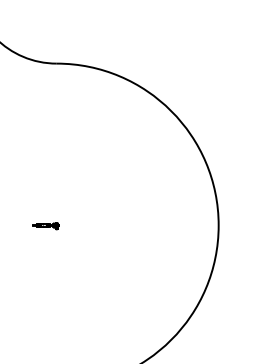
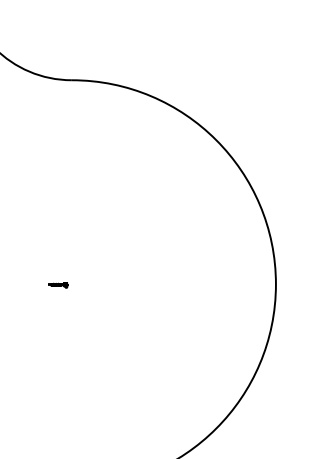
part: (45, 226) -> (57, 285), size x0.6

